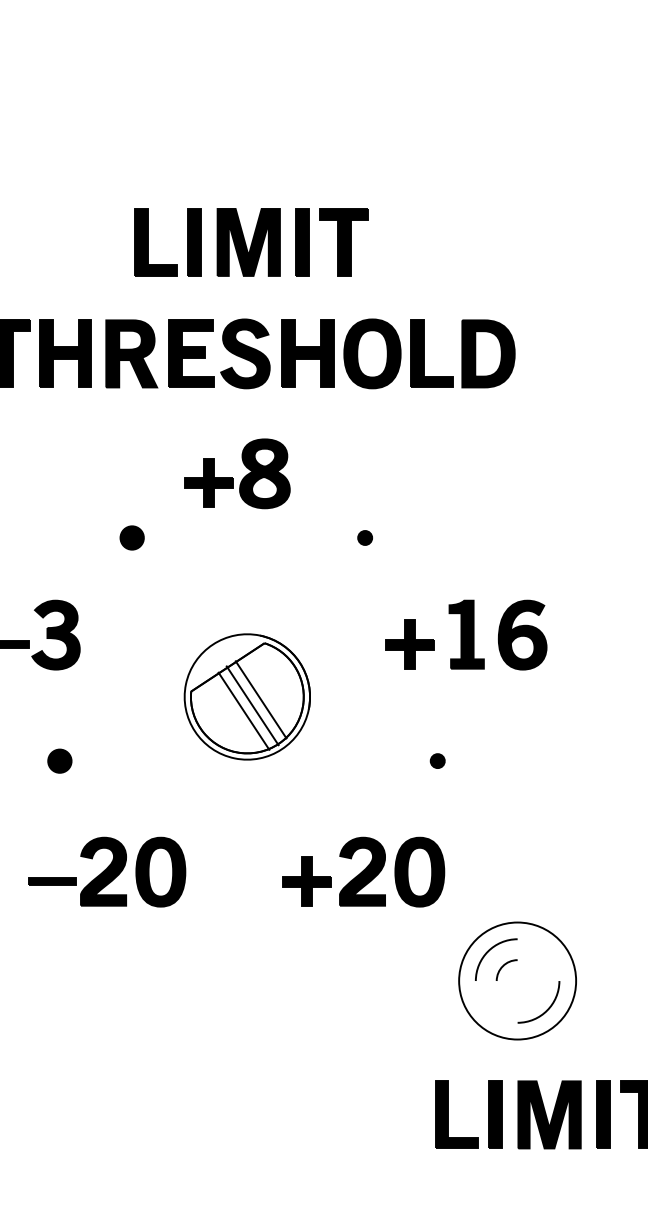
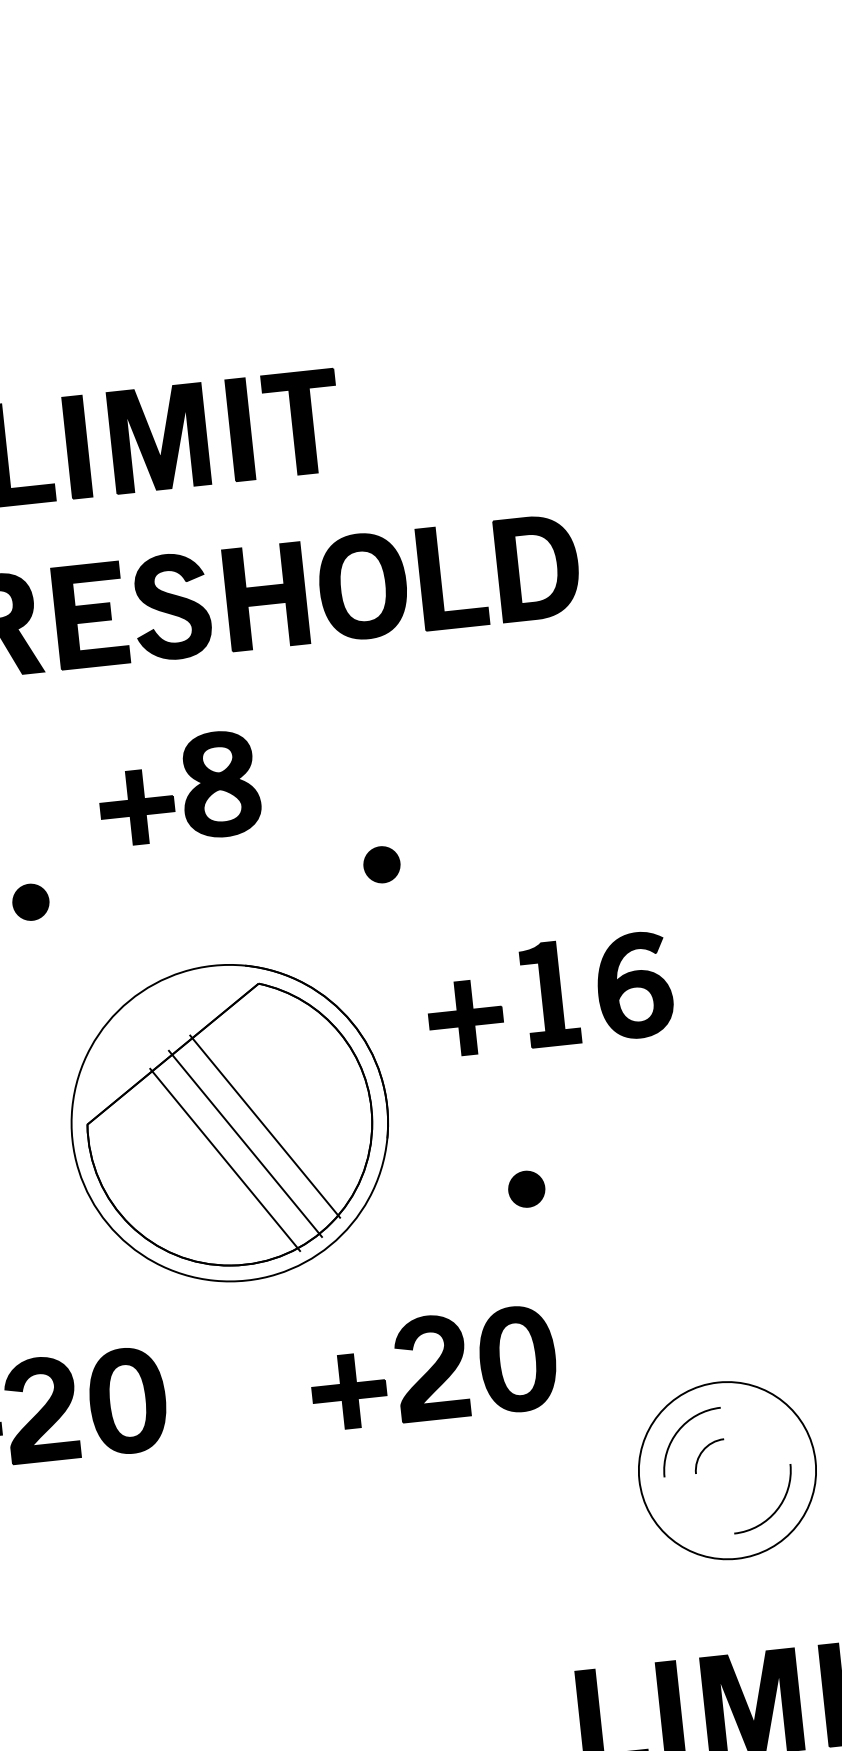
part: (364, 537) -> (380, 864), size x1.67
part: (247, 696) -> (230, 1122), size x1.67
part: (437, 760) -> (526, 1188), size x1.67
part: (517, 980) -> (727, 1469), moved

